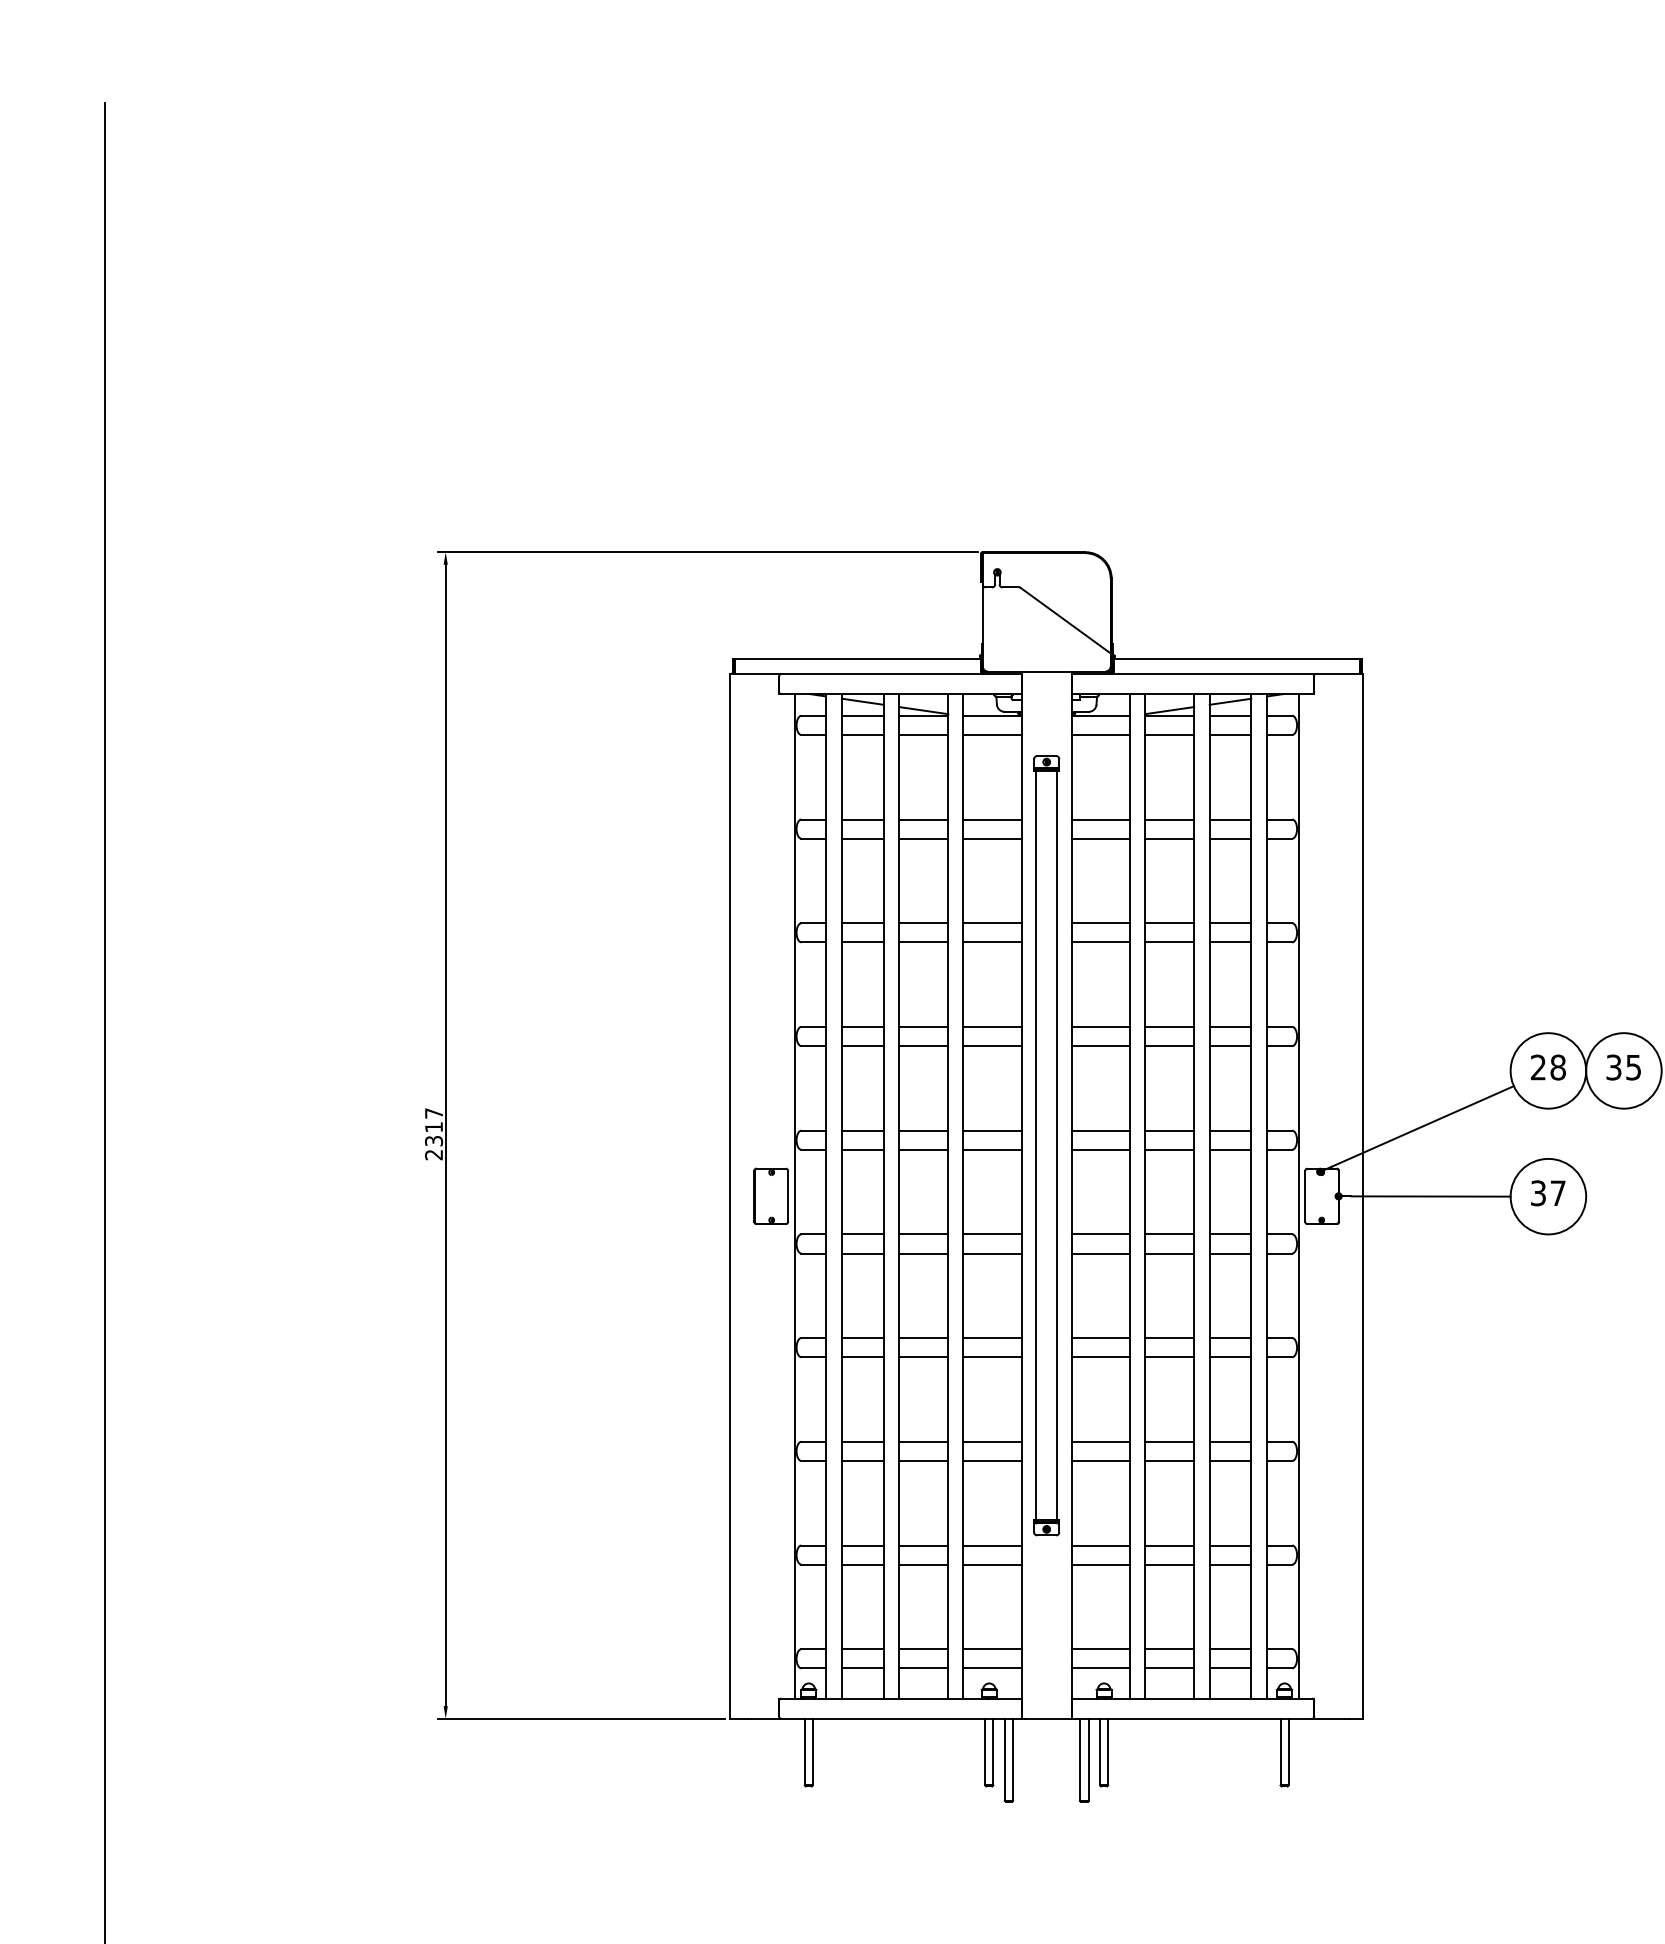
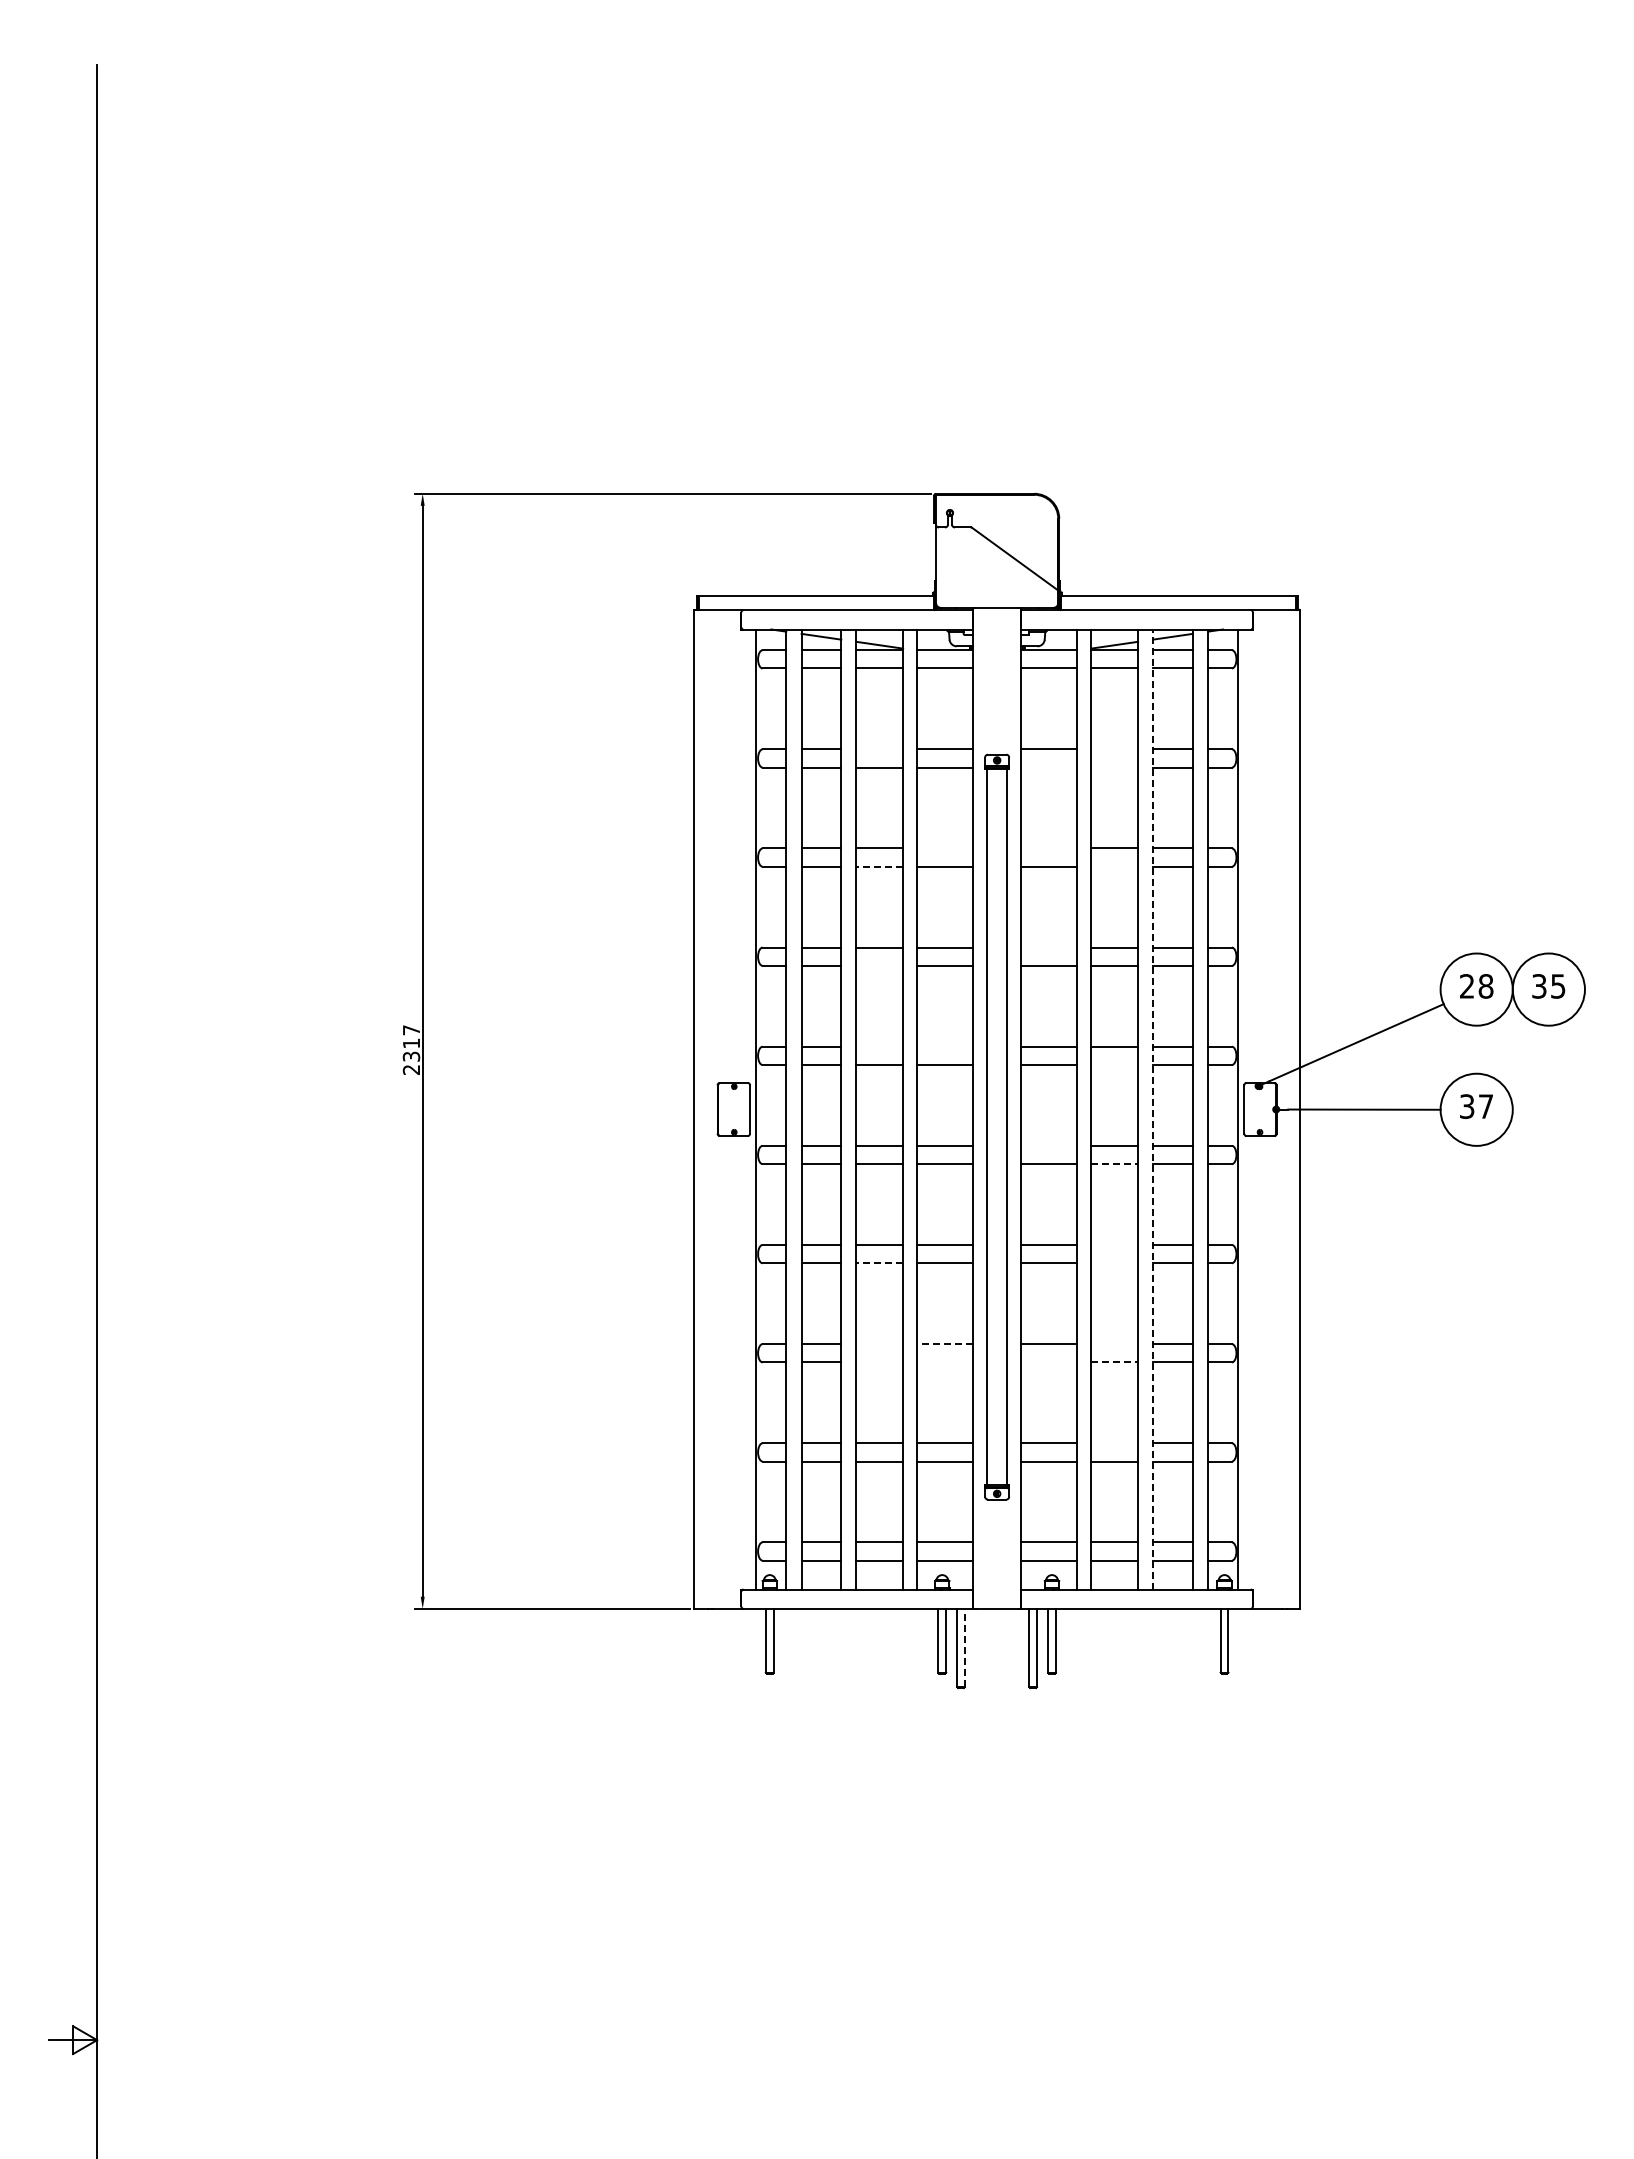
line: (923, 819) -> (879, 749), removed
line: (1169, 819) -> (1114, 749), removed
line: (1101, 838) -> (1049, 767), removed
line: (1169, 838) -> (1114, 767), removed
line: (992, 923) -> (945, 848), removed
line: (1101, 923) -> (1049, 848), removed
line: (923, 942) -> (879, 866), solid -> dashed
line: (1169, 942) -> (1114, 866), removed
line: (1101, 1026) -> (1049, 947), removed
line: (923, 1045) -> (879, 965), removed
line: (923, 1130) -> (879, 1046), removed
line: (992, 1130) -> (945, 1046), removed
part: (1046, 1145) -> (996, 1126), moved
line: (1169, 1150) -> (1114, 1065), removed
line: (1210, 1196) -> (1153, 1109), solid -> dashed
line: (1101, 1234) -> (1049, 1145), removed
line: (1170, 1253) -> (1115, 1164), solid -> dashed
line: (1169, 1337) -> (1114, 1244), removed
line: (923, 1357) -> (879, 1263), solid -> dashed
line: (1169, 1357) -> (1114, 1263), removed
line: (923, 1442) -> (879, 1344), removed
line: (992, 1442) -> (945, 1344), solid -> dashed
line: (1169, 1442) -> (1114, 1344), removed
line: (923, 1461) -> (879, 1362), removed
line: (992, 1461) -> (945, 1362), removed
line: (1101, 1461) -> (1049, 1362), removed
line: (1170, 1461) -> (1115, 1362), solid -> dashed
line: (1169, 1545) -> (1114, 1443), removed
line: (1012, 1759) -> (964, 1647), solid -> dashed

